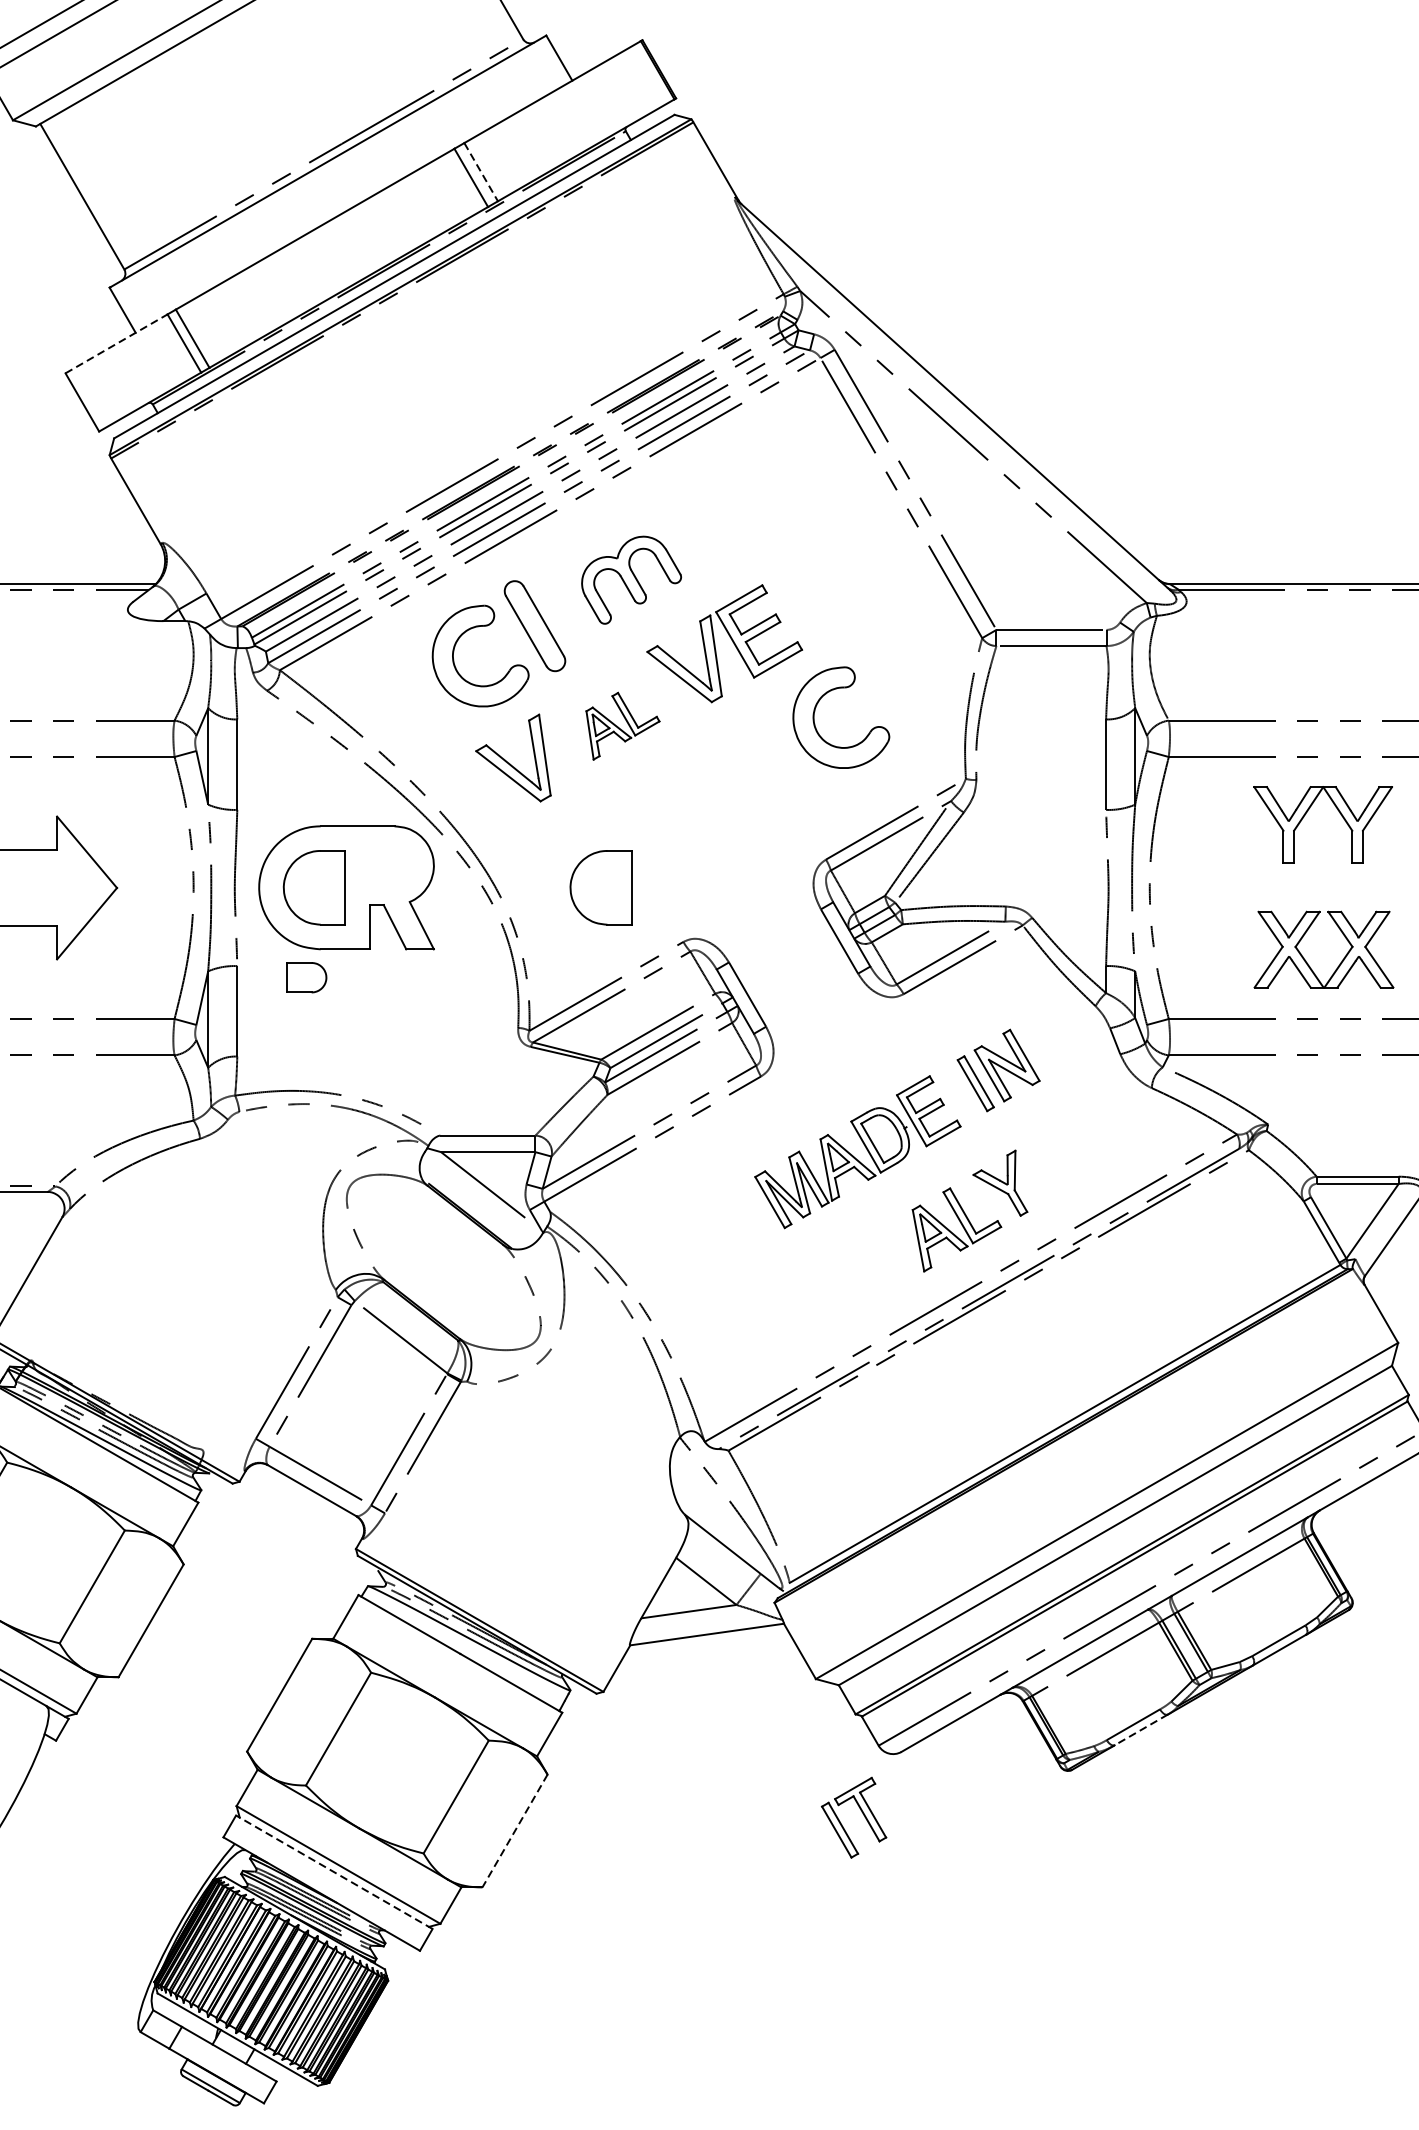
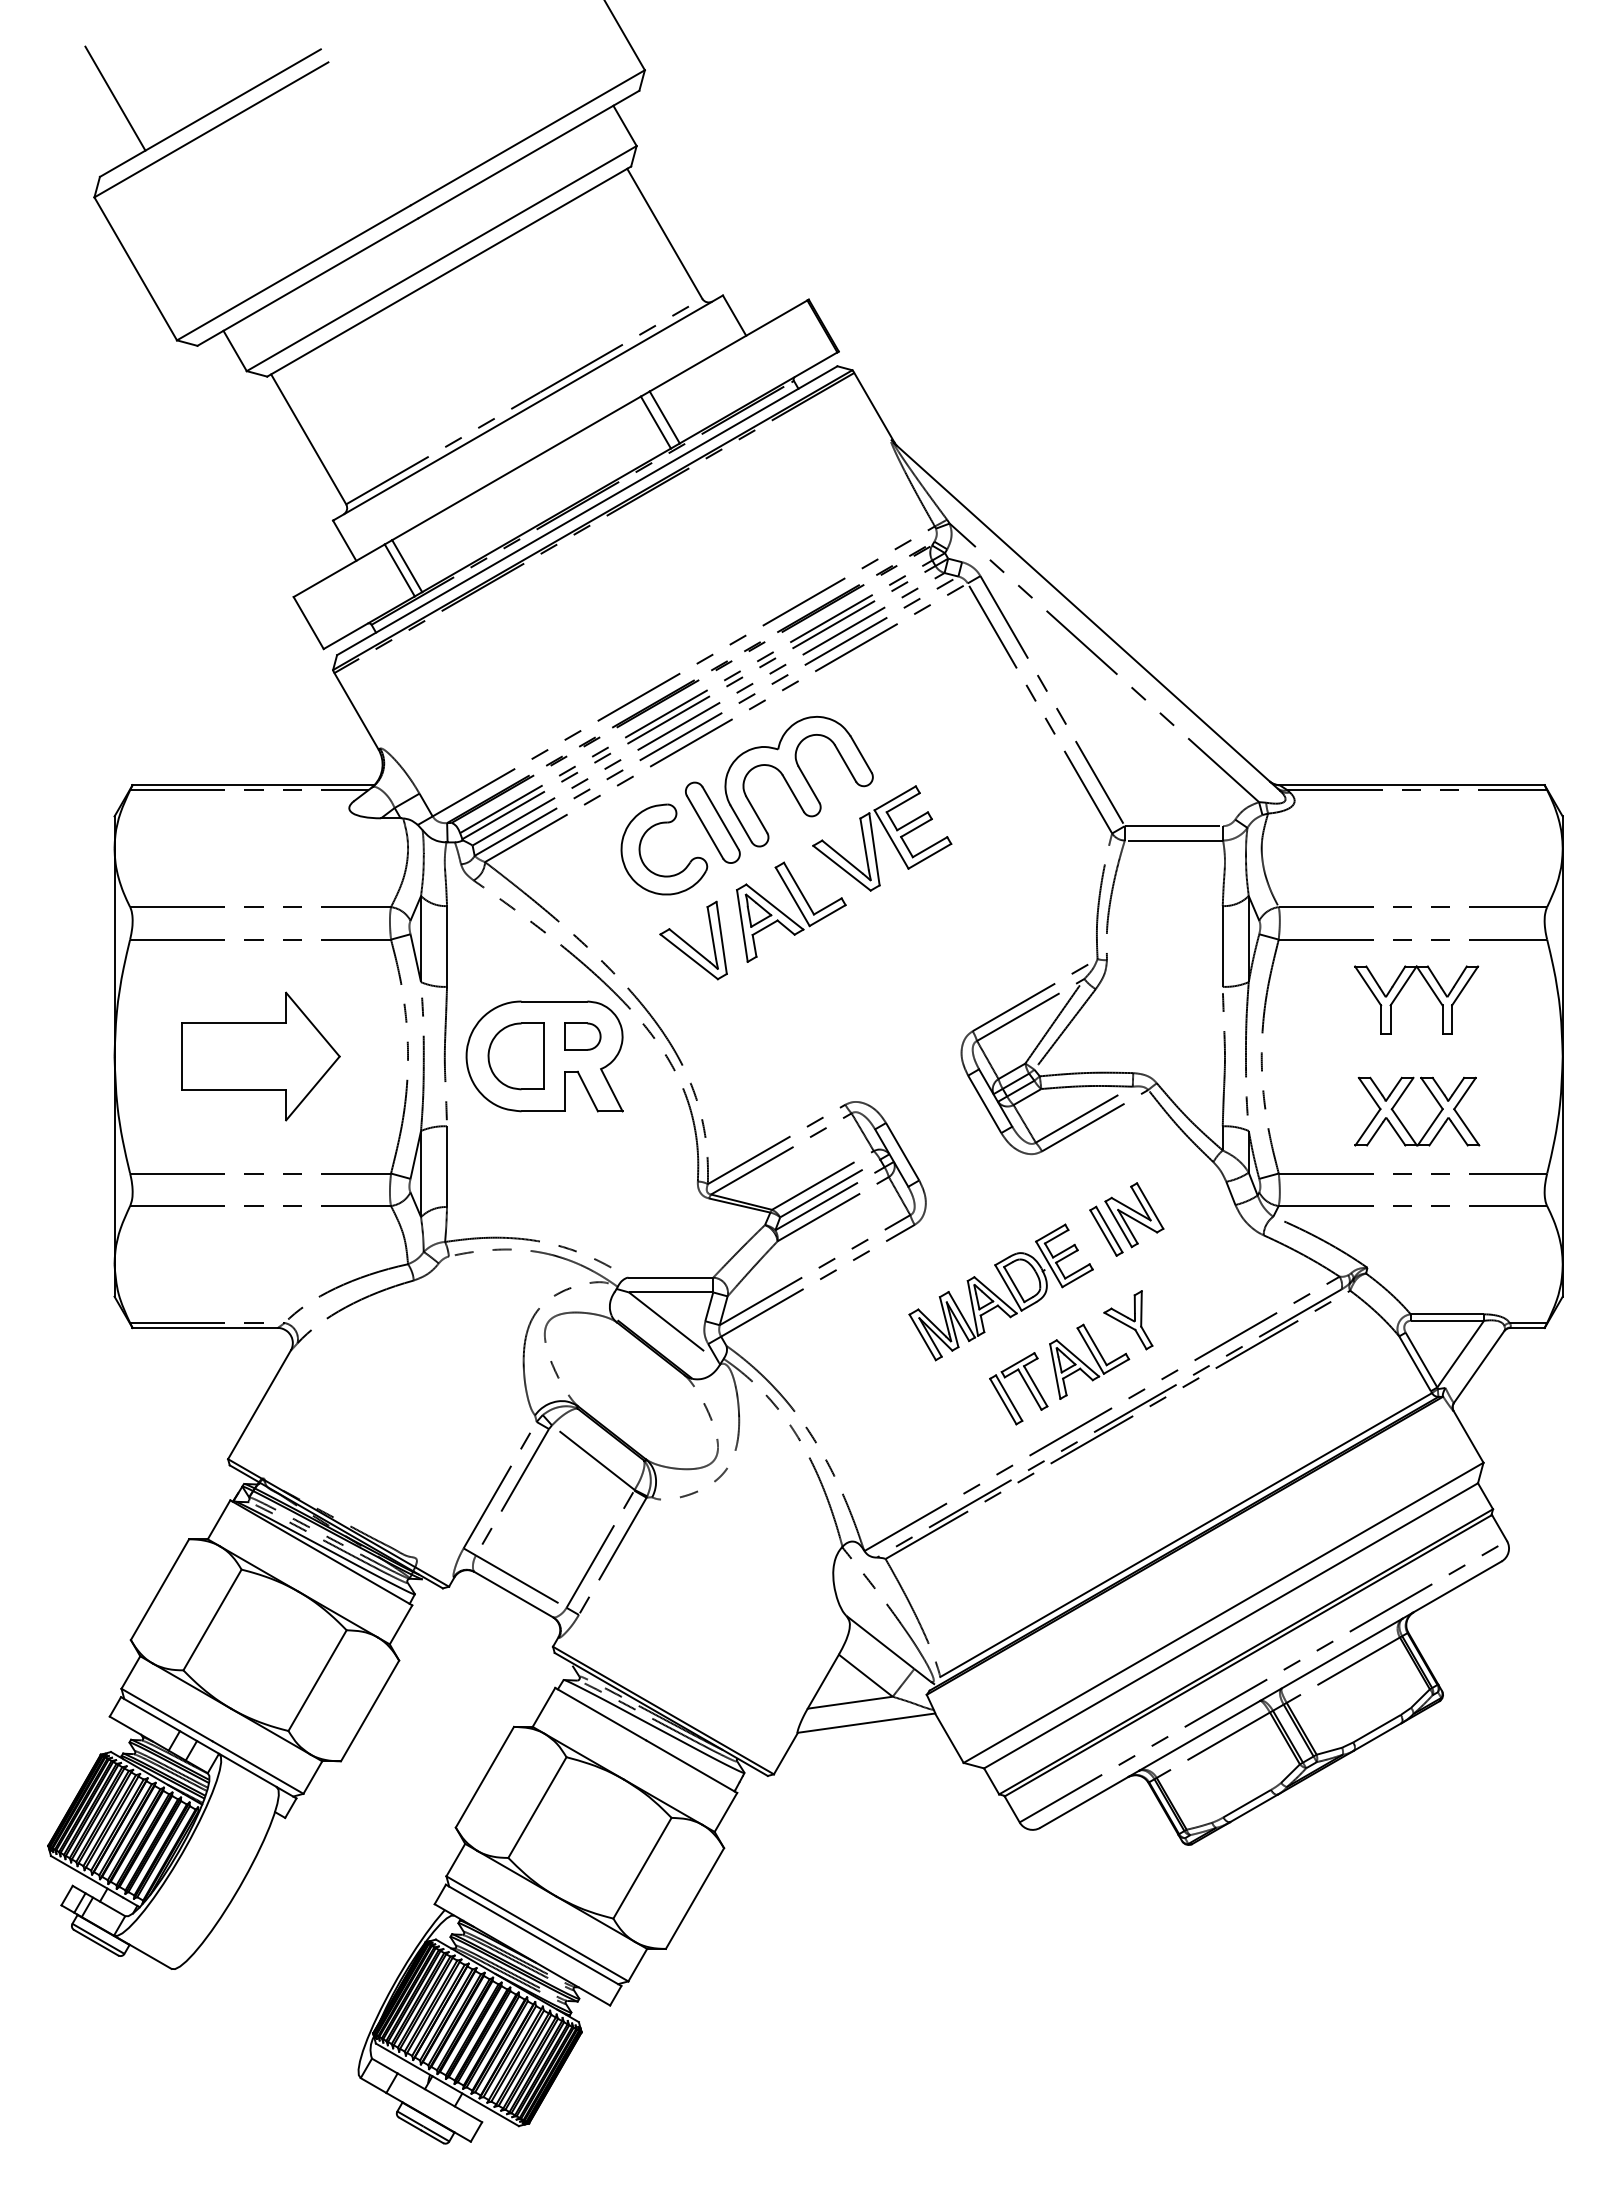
line: (481, 172) -> (665, 417), dashed -> solid
line: (116, 343) -> (339, 570), dashed -> solid
part: (630, 579) -> (798, 781), size x1.67
part: (816, 707) -> (964, 895), removed
part: (623, 725) -> (791, 911), size x1.67
part: (600, 887) -> (771, 1056), removed
part: (306, 977) -> (582, 1036), moved
line: (1140, 1730) -> (1253, 1808), dashed -> solid
part: (861, 1813) -> (1025, 1384), moved
line: (514, 1830) -> (694, 1898), dashed -> solid
line: (334, 1872) -> (533, 1935), dashed -> solid

